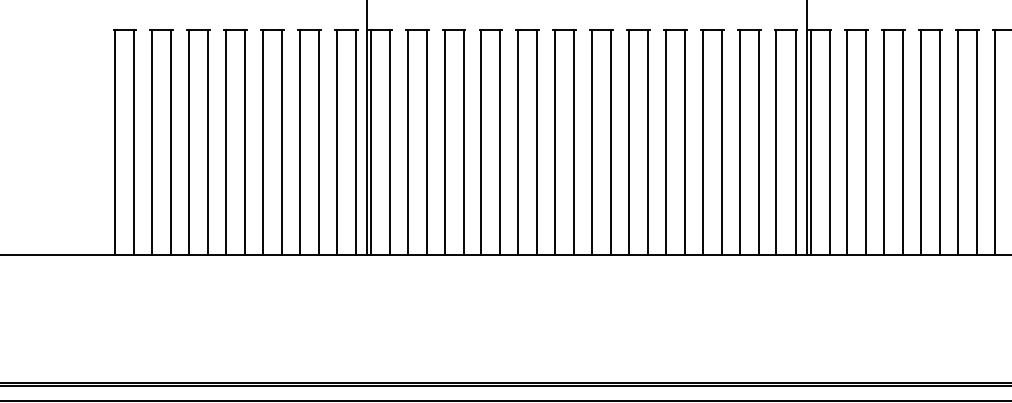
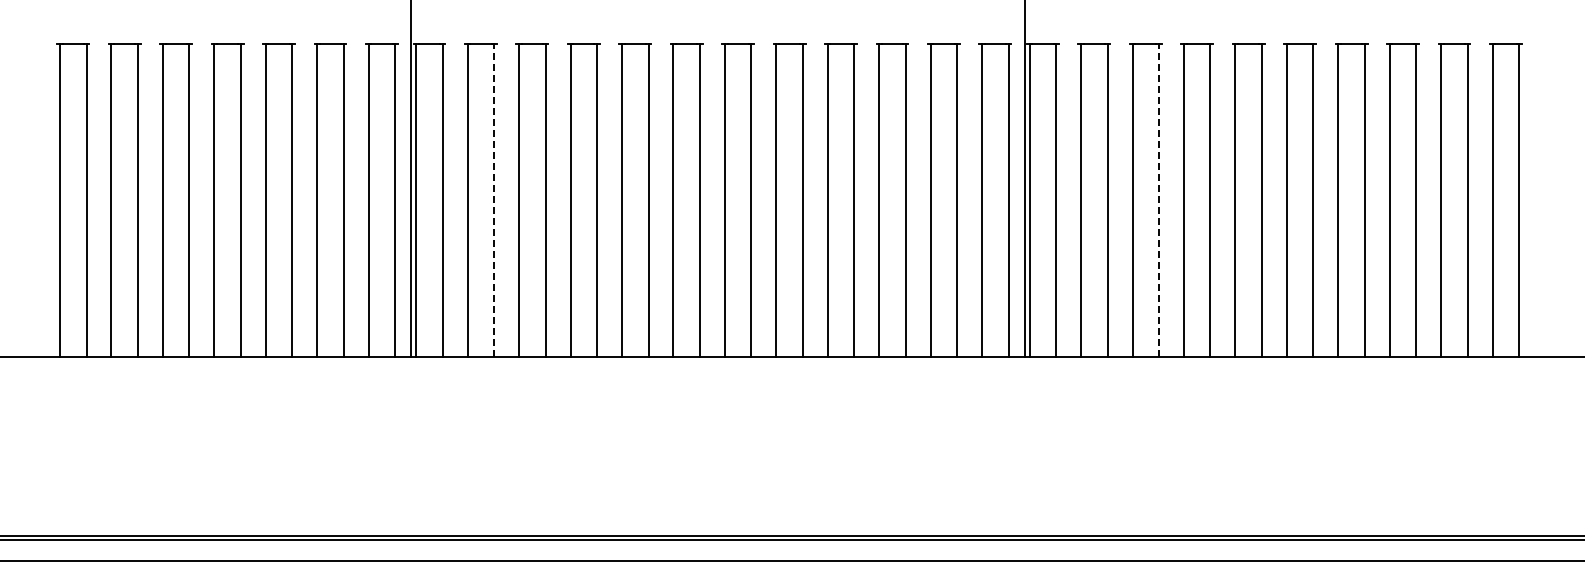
line: (426, 142) -> (494, 200), solid -> dashed
line: (903, 142) -> (1159, 200), solid -> dashed

